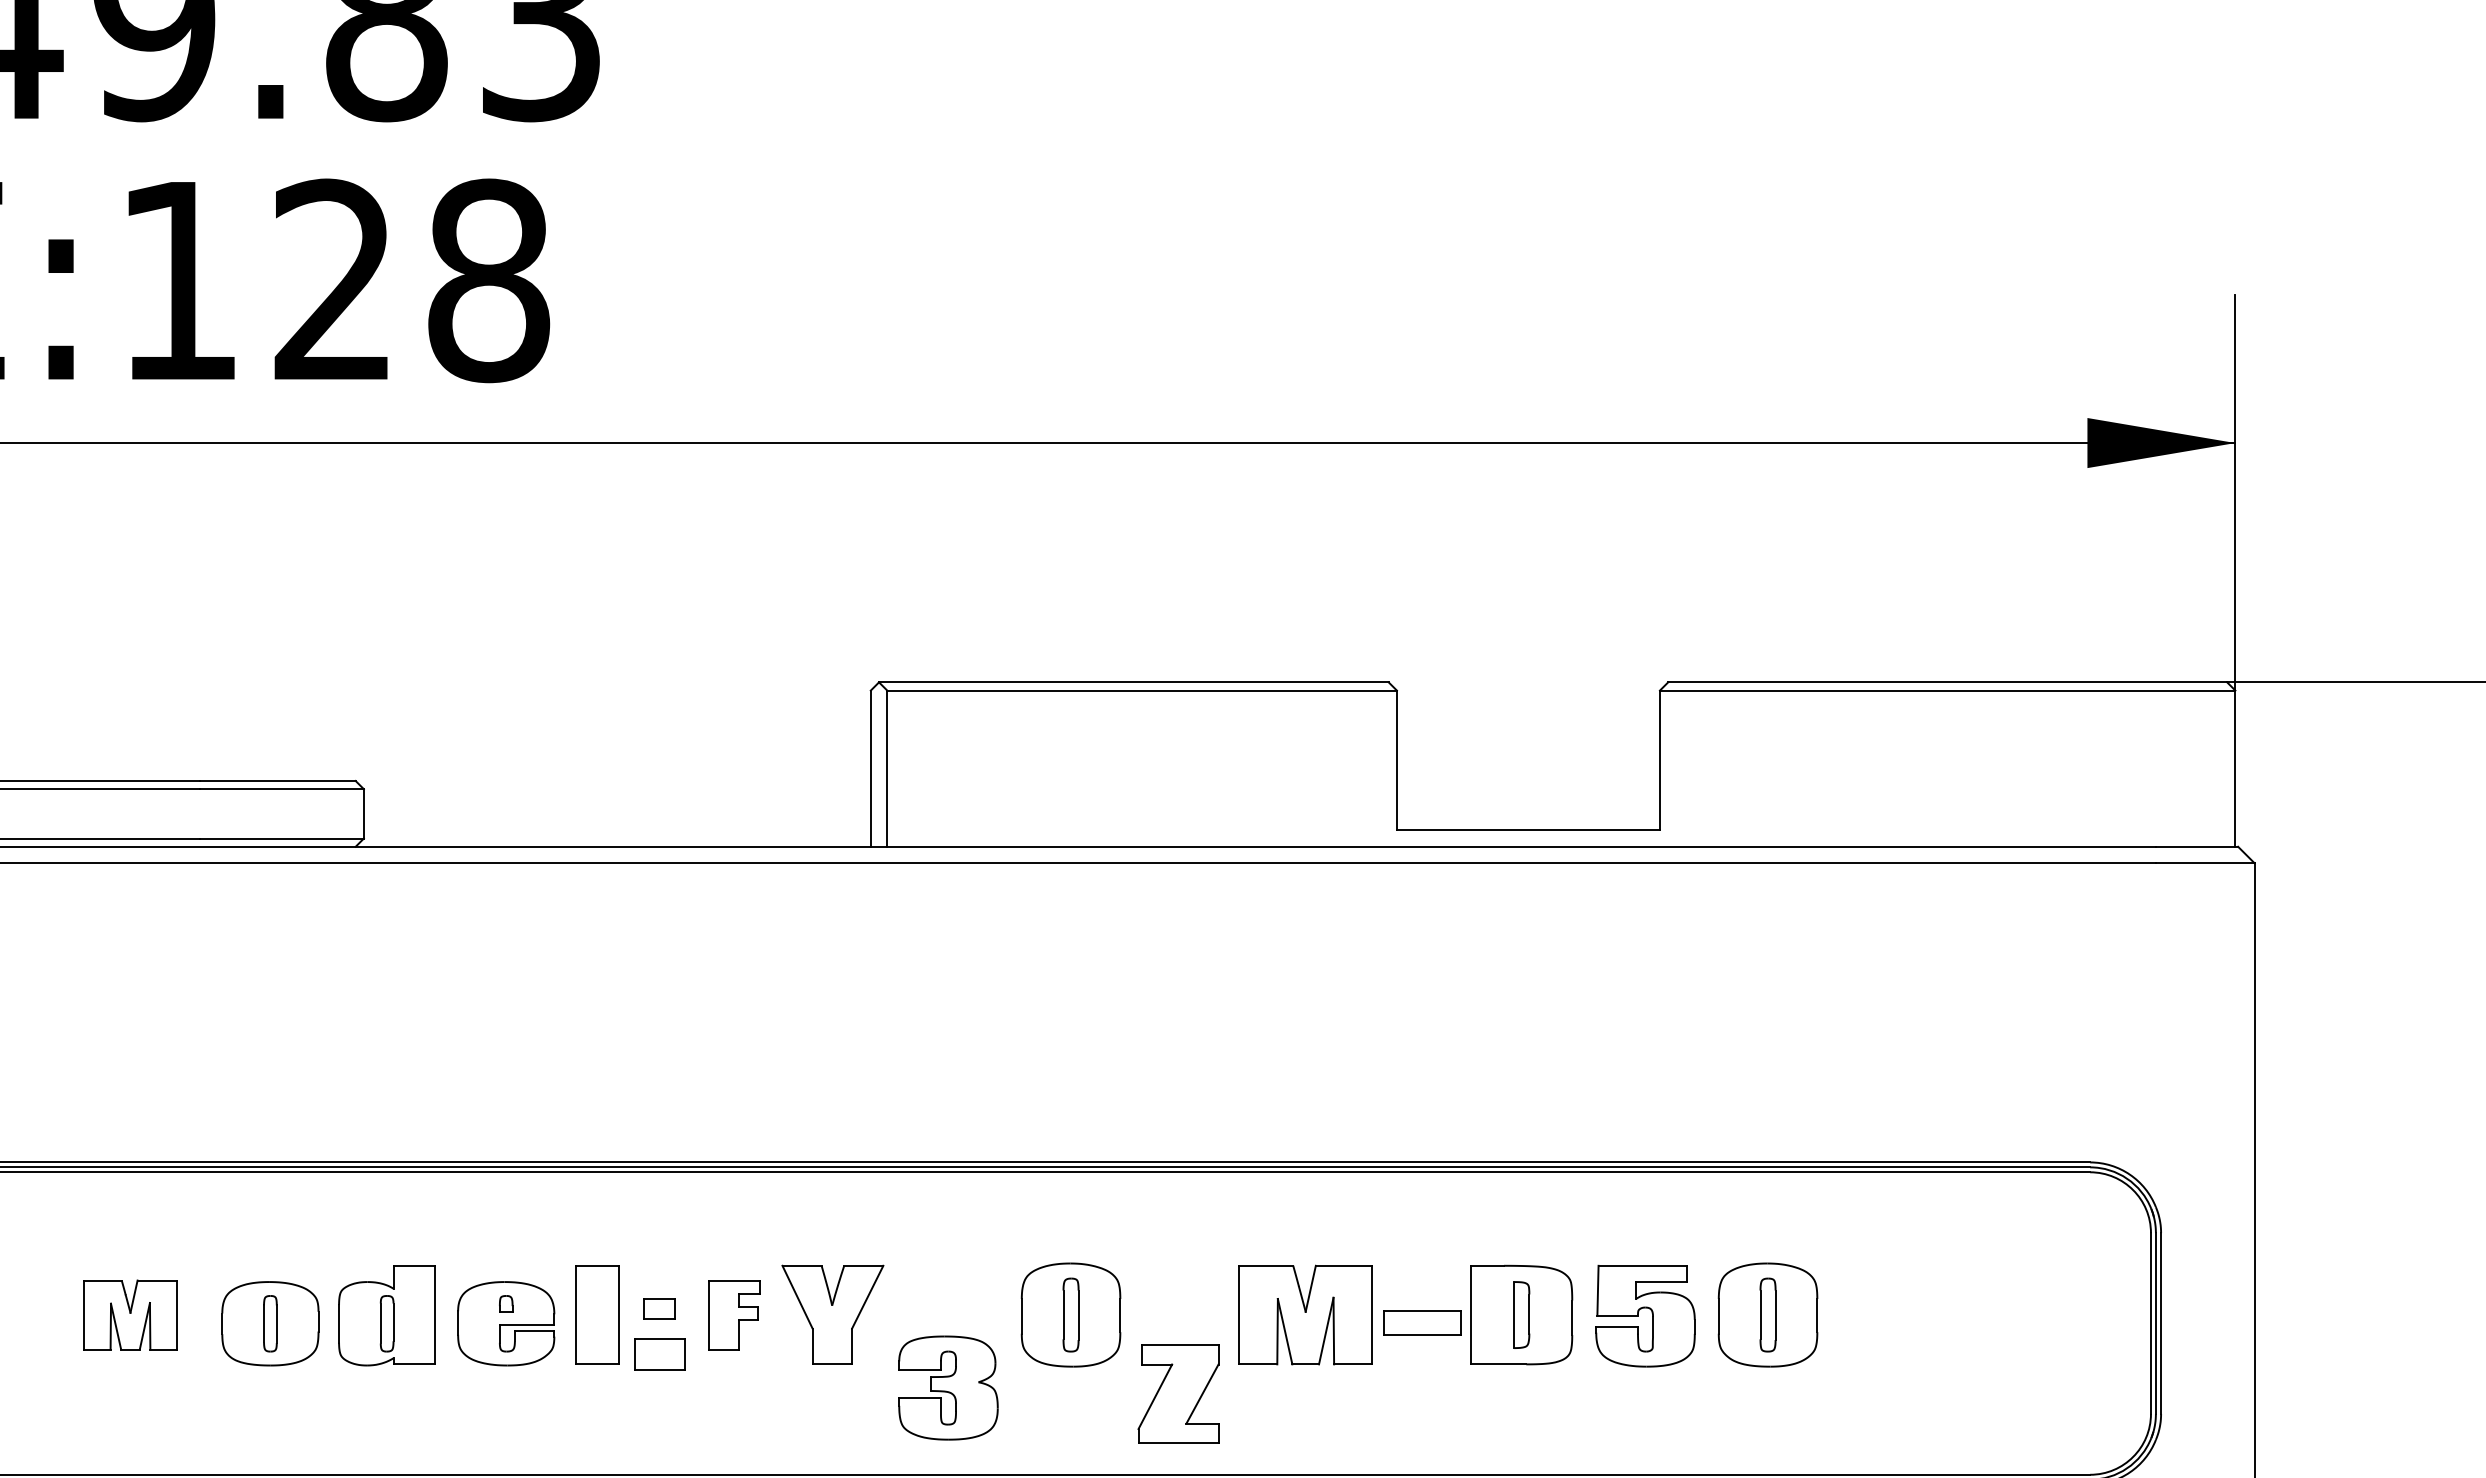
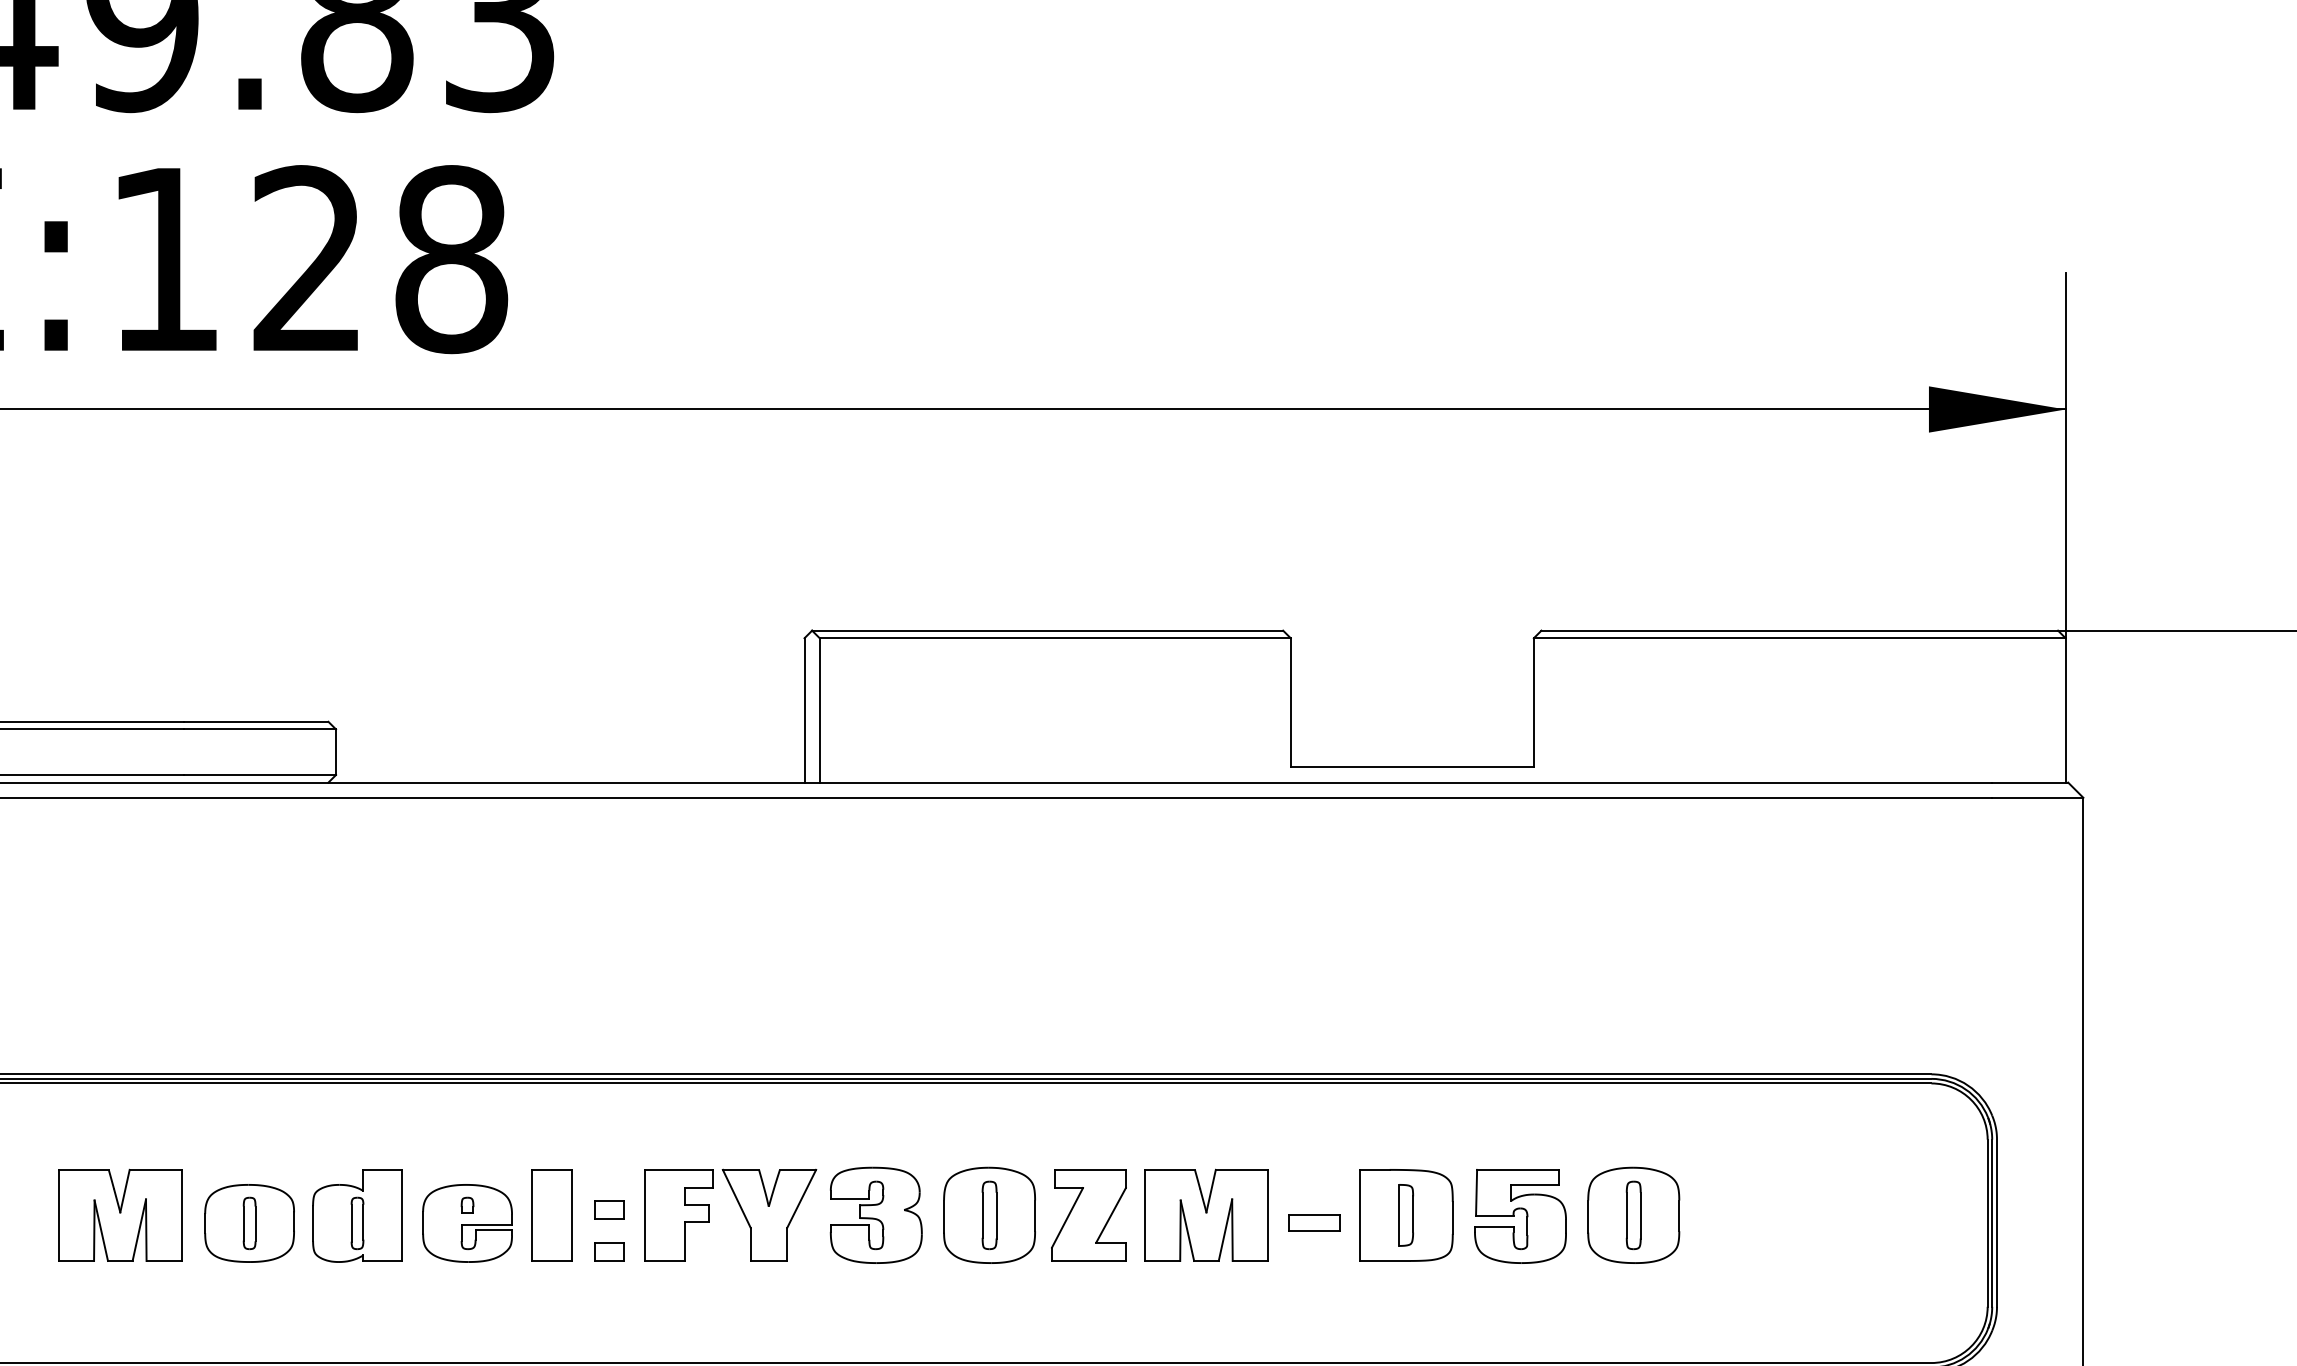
part: (130, 1314) -> (120, 1214), size x1.43
part: (734, 1314) -> (678, 1214), size x1.43
part: (1422, 1323) -> (1314, 1223), size x0.71
part: (659, 1354) -> (609, 1251), size x0.62
part: (948, 1387) -> (876, 1214), moved
part: (1178, 1393) -> (1088, 1214), moved

